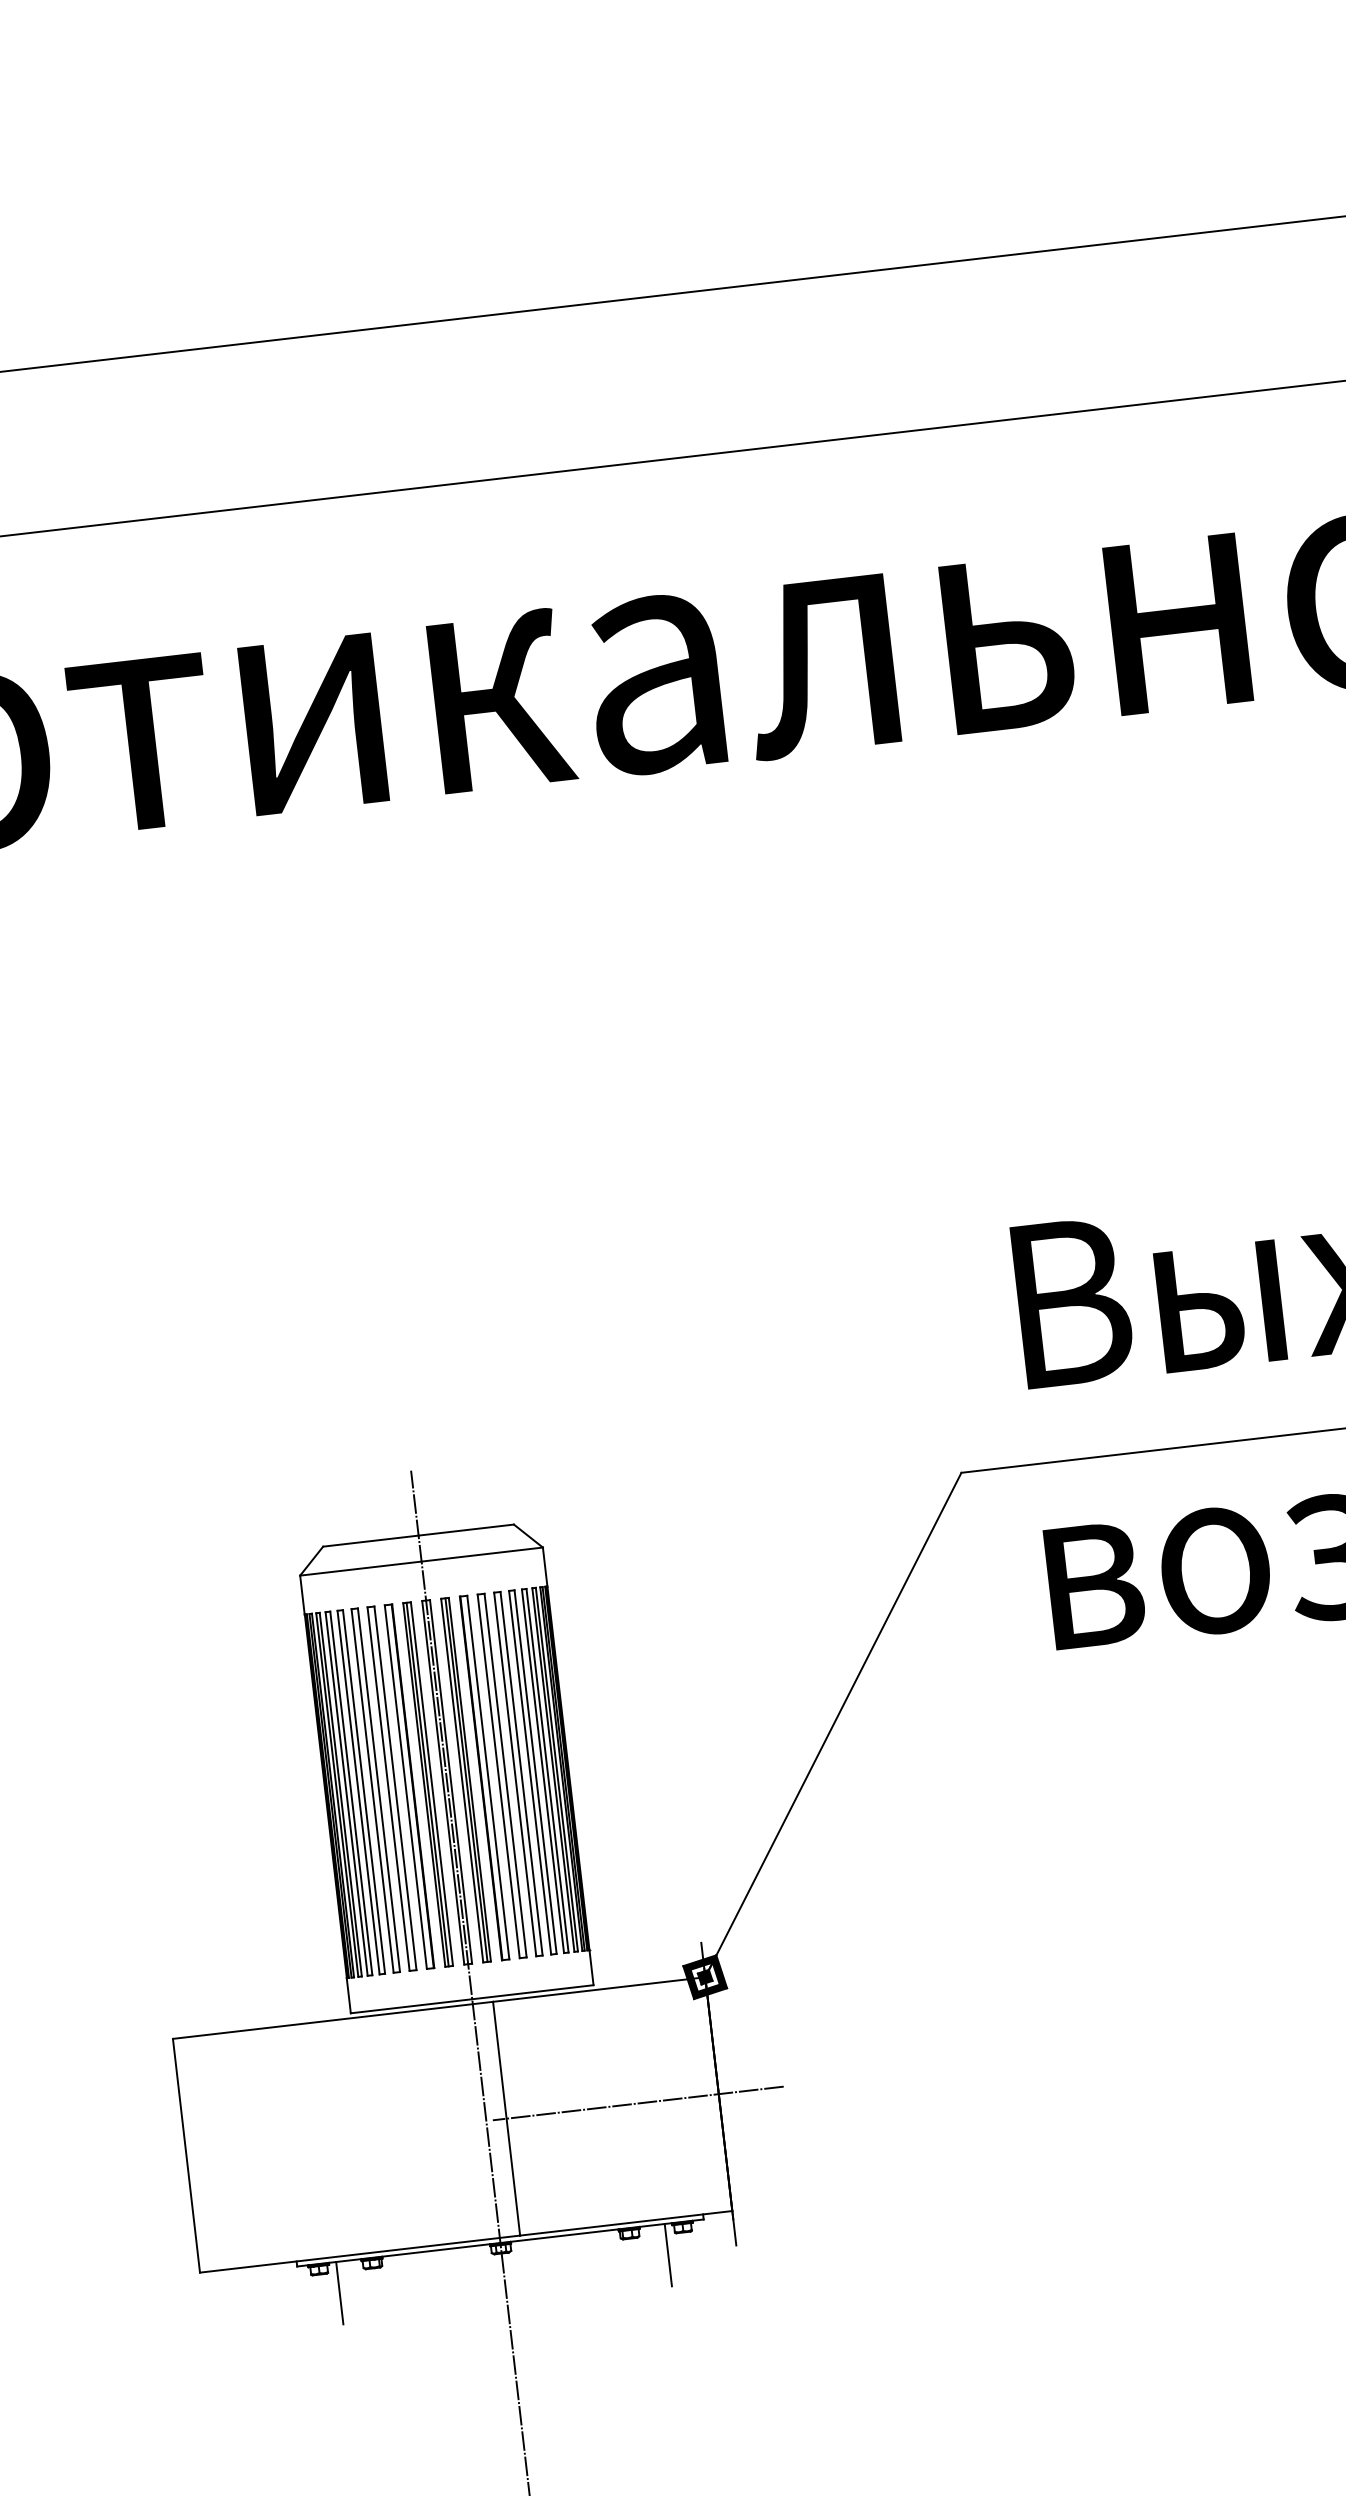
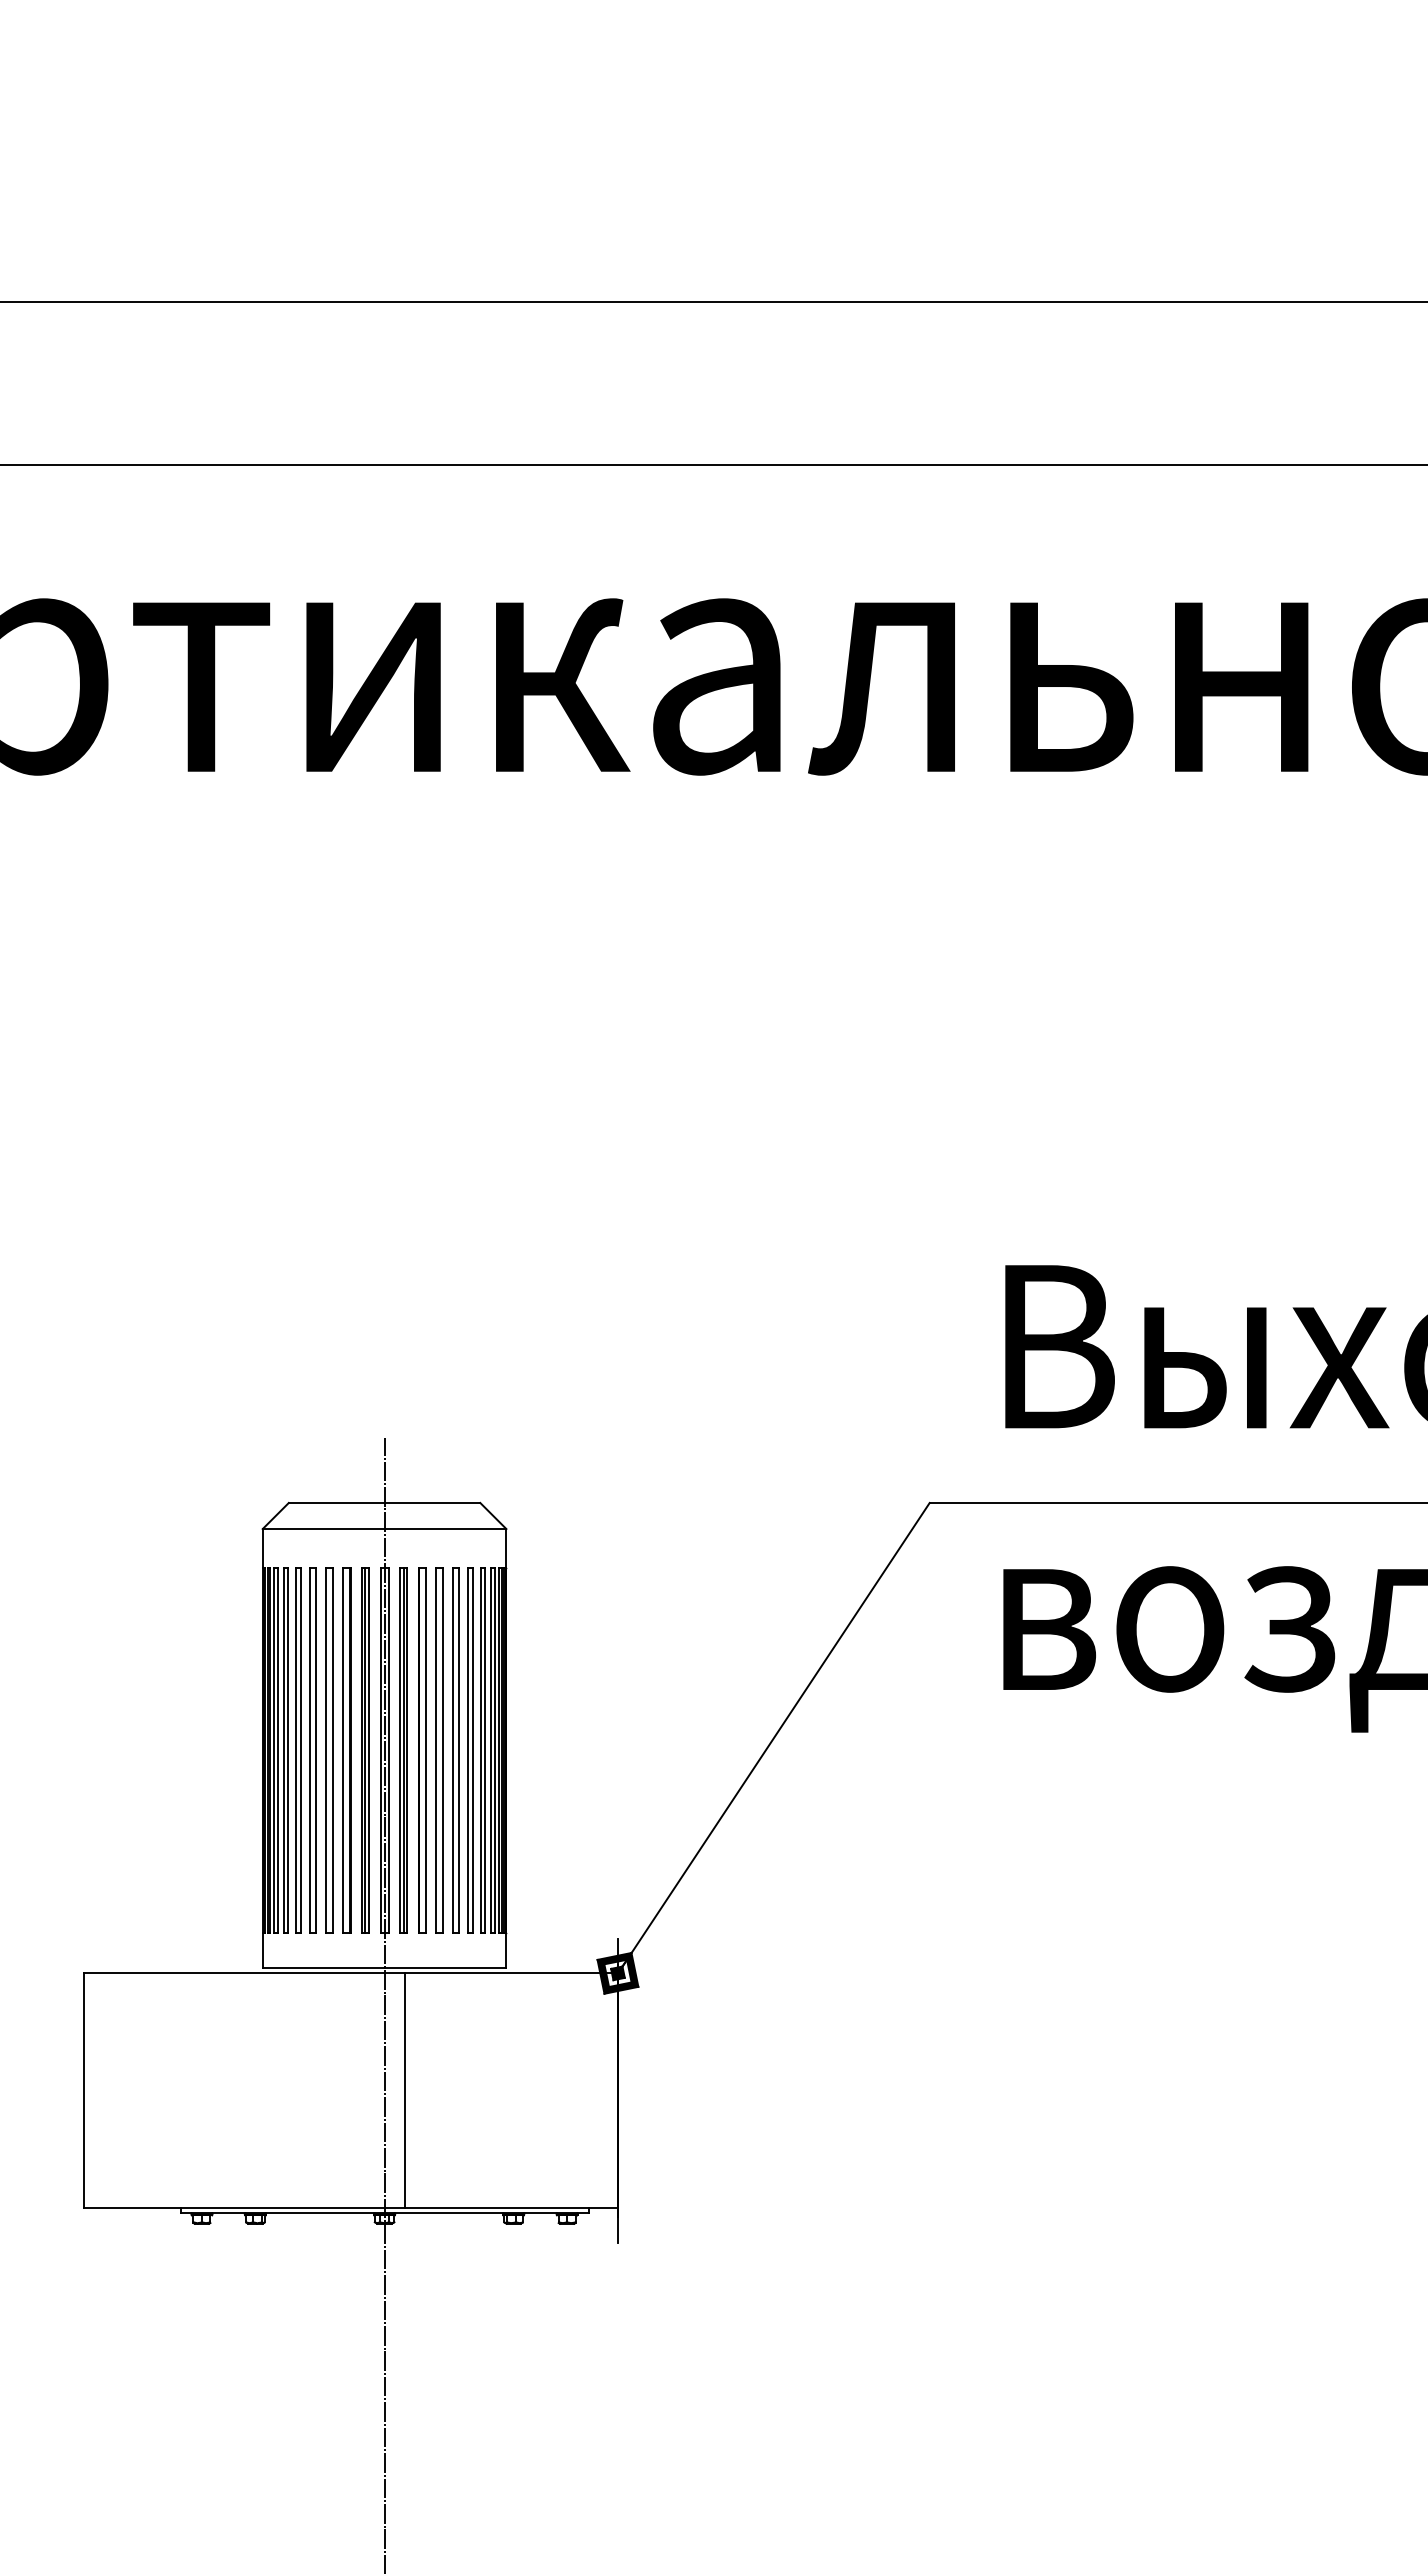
line: (638, 2103) -> (537, 2090), removed
line: (668, 2255) -> (549, 2244), removed
line: (339, 2293) -> (219, 2244), removed

